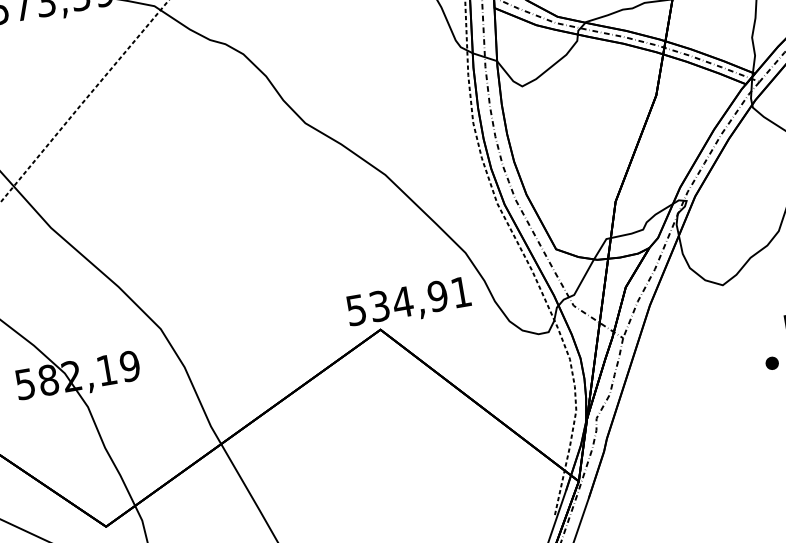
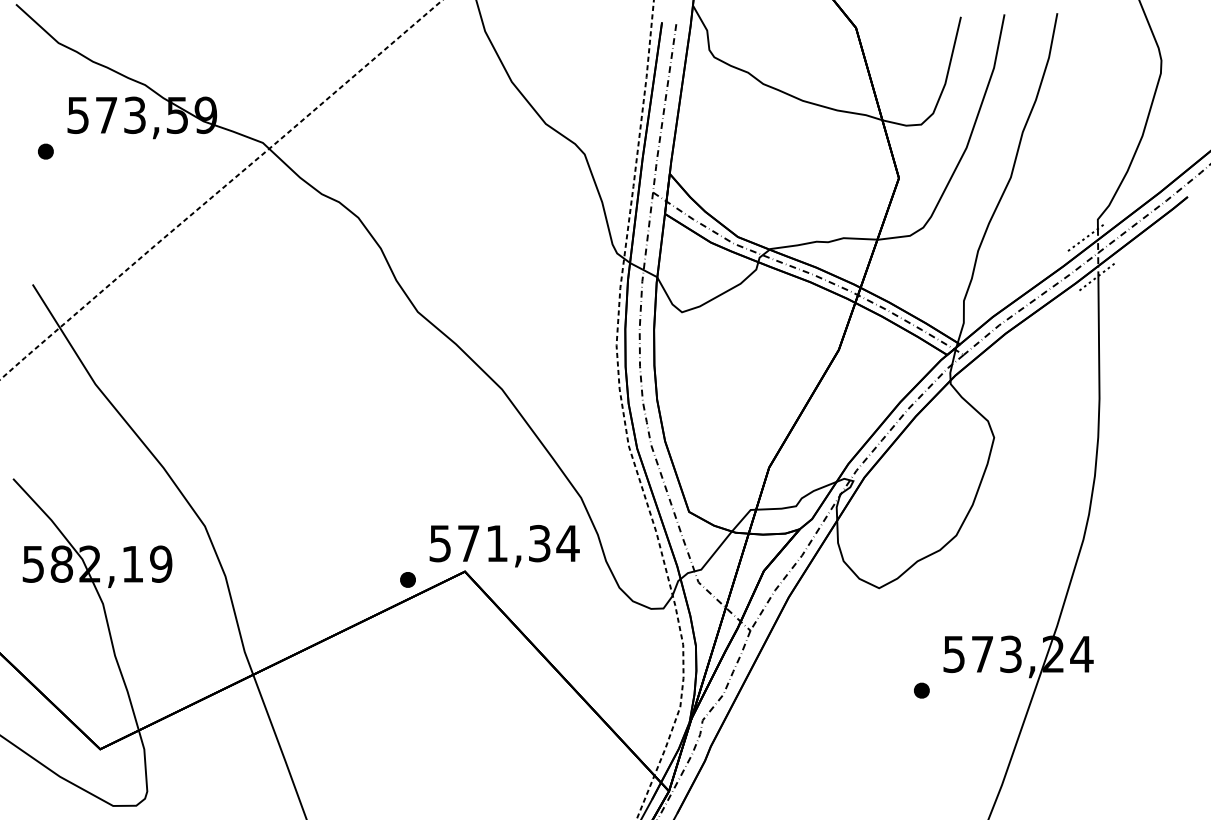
text: (420, 299) -> (518, 543), 534,91 -> 571,34
part: (334, 344) -> (407, 579), added

